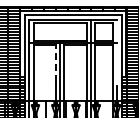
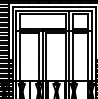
line: (117, 53) -> (91, 39), added
line: (55, 63) -> (38, 48), dashed -> solid

